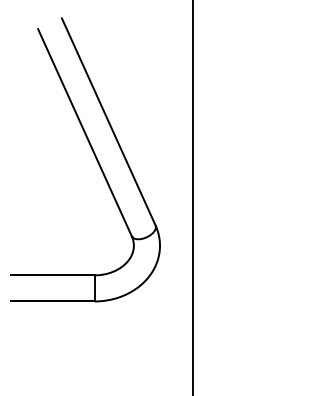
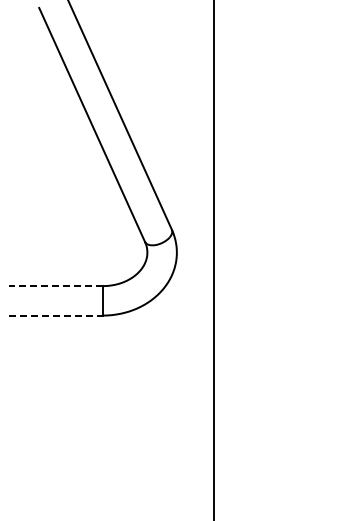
line: (52, 275) -> (55, 286), solid -> dashed
line: (53, 301) -> (56, 315), solid -> dashed

